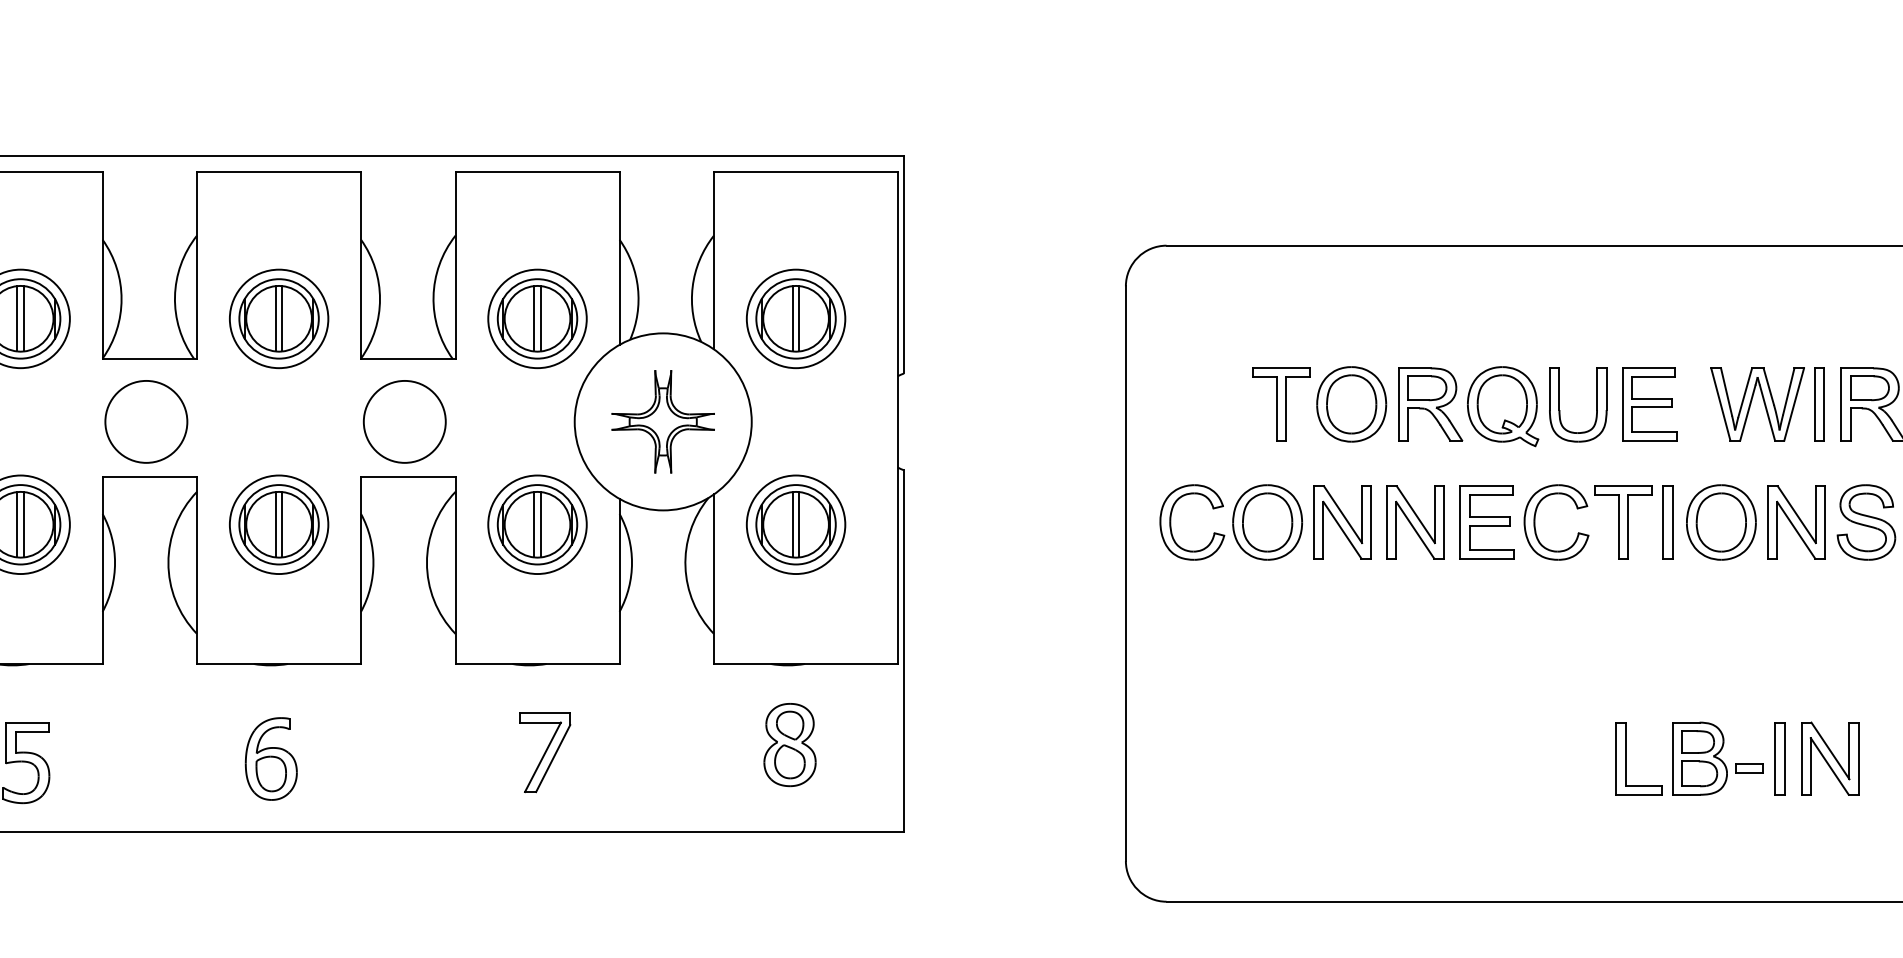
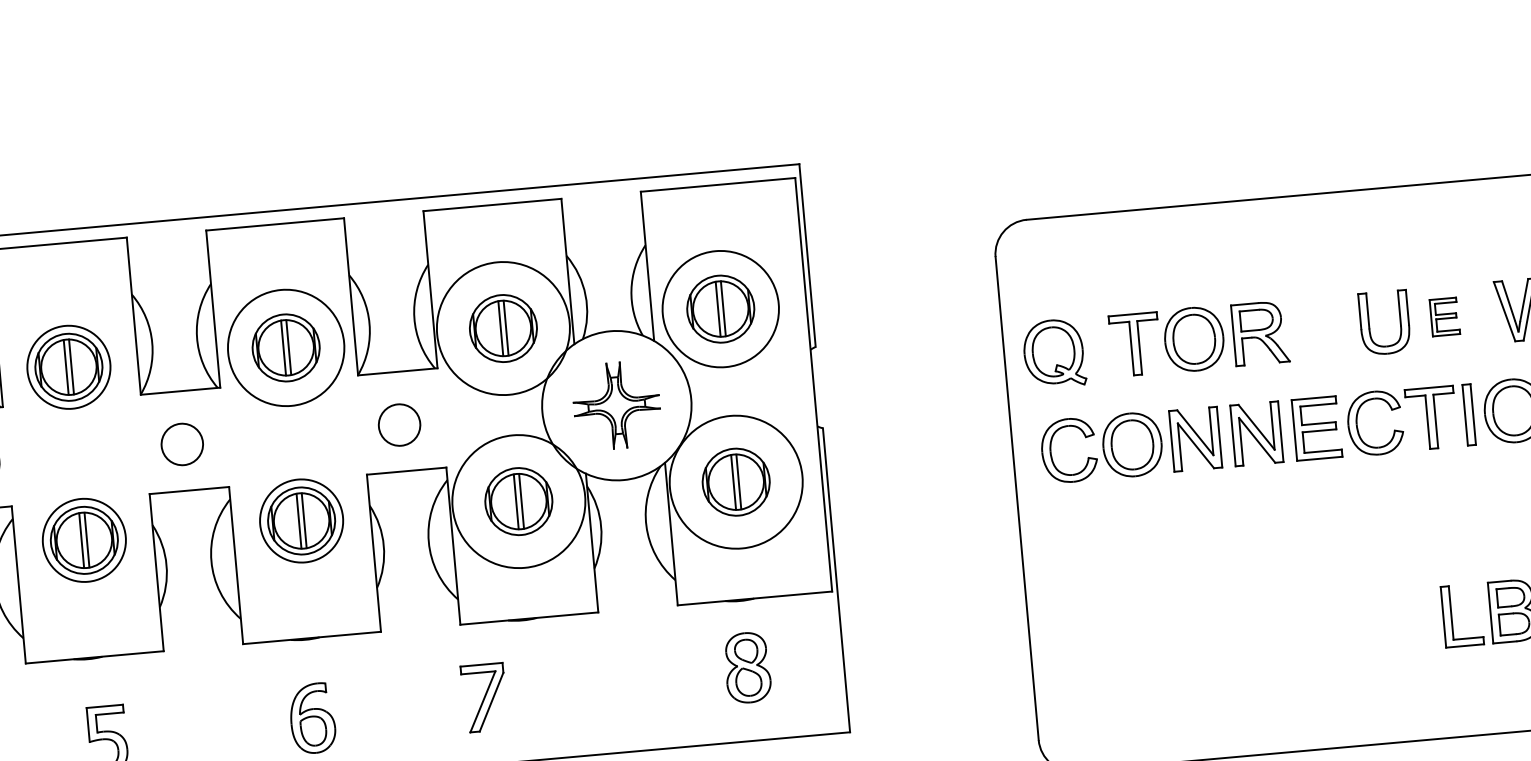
circle: (278, 318) -> (285, 347), size x1.4
circle: (537, 318) -> (503, 328), size x1.6
circle: (795, 318) -> (720, 308), size x1.4
part: (1649, 404) -> (1444, 317), size x0.6
part: (1503, 406) -> (1054, 353), moved
circle: (146, 421) -> (182, 444), size x0.6
circle: (404, 421) -> (399, 424), size x0.6
circle: (537, 524) -> (518, 501), size x1.6
circle: (795, 524) -> (735, 482), size x1.6
part: (545, 752) -> (484, 697), moved

